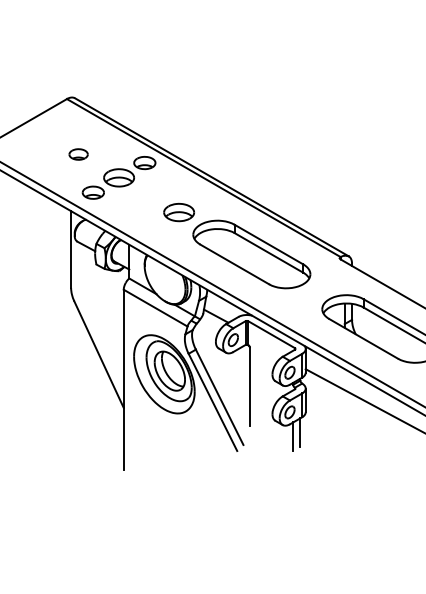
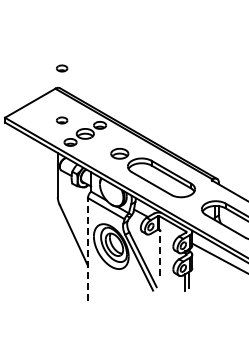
part: (79, 63) -> (62, 68), added
line: (124, 379) -> (88, 249), solid -> dashed
line: (250, 386) -> (160, 253), solid -> dashed

